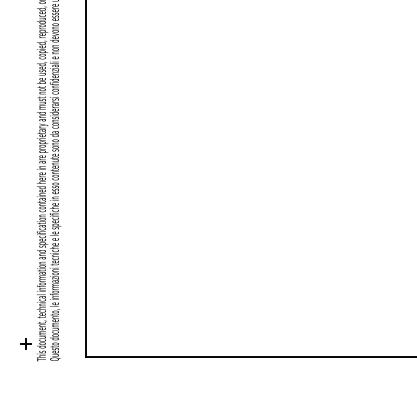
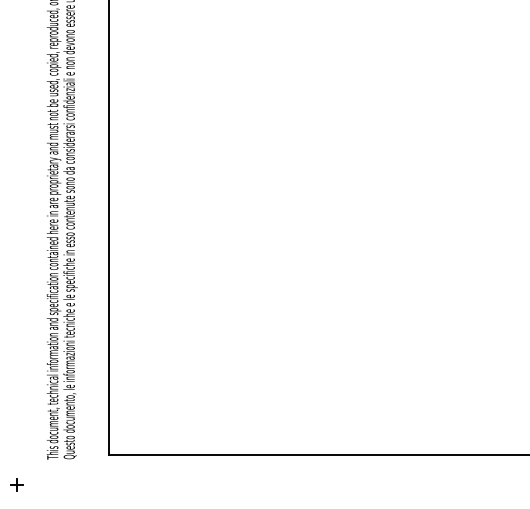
part: (25, 343) -> (16, 484), moved

